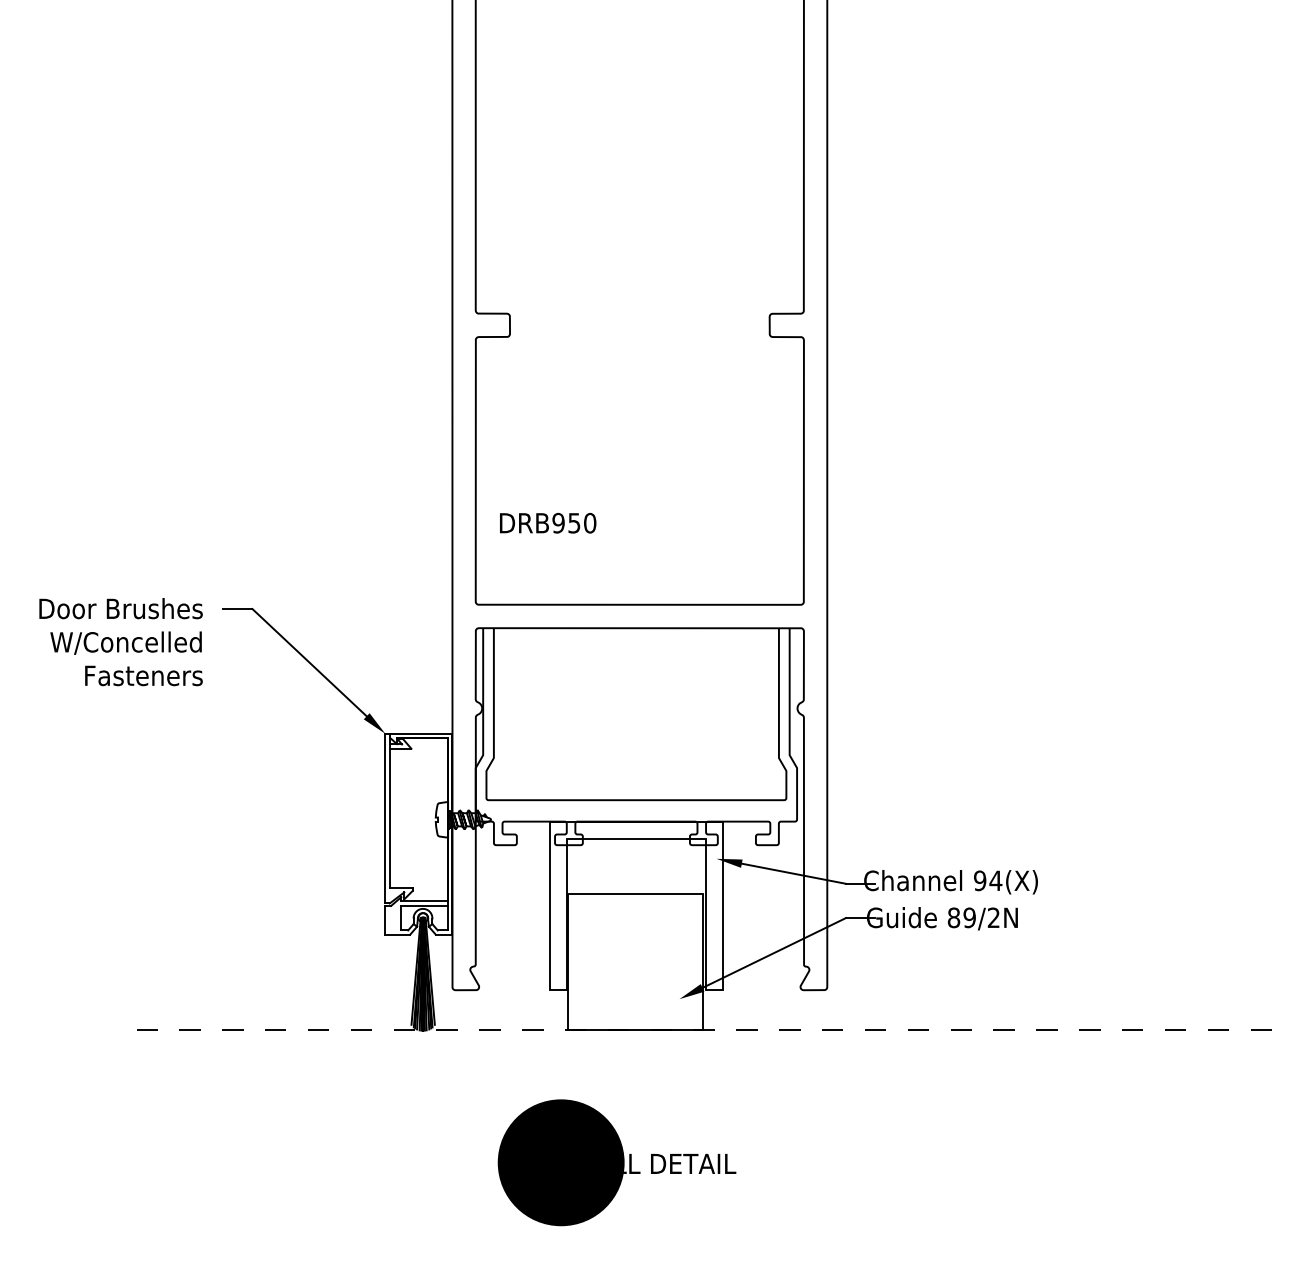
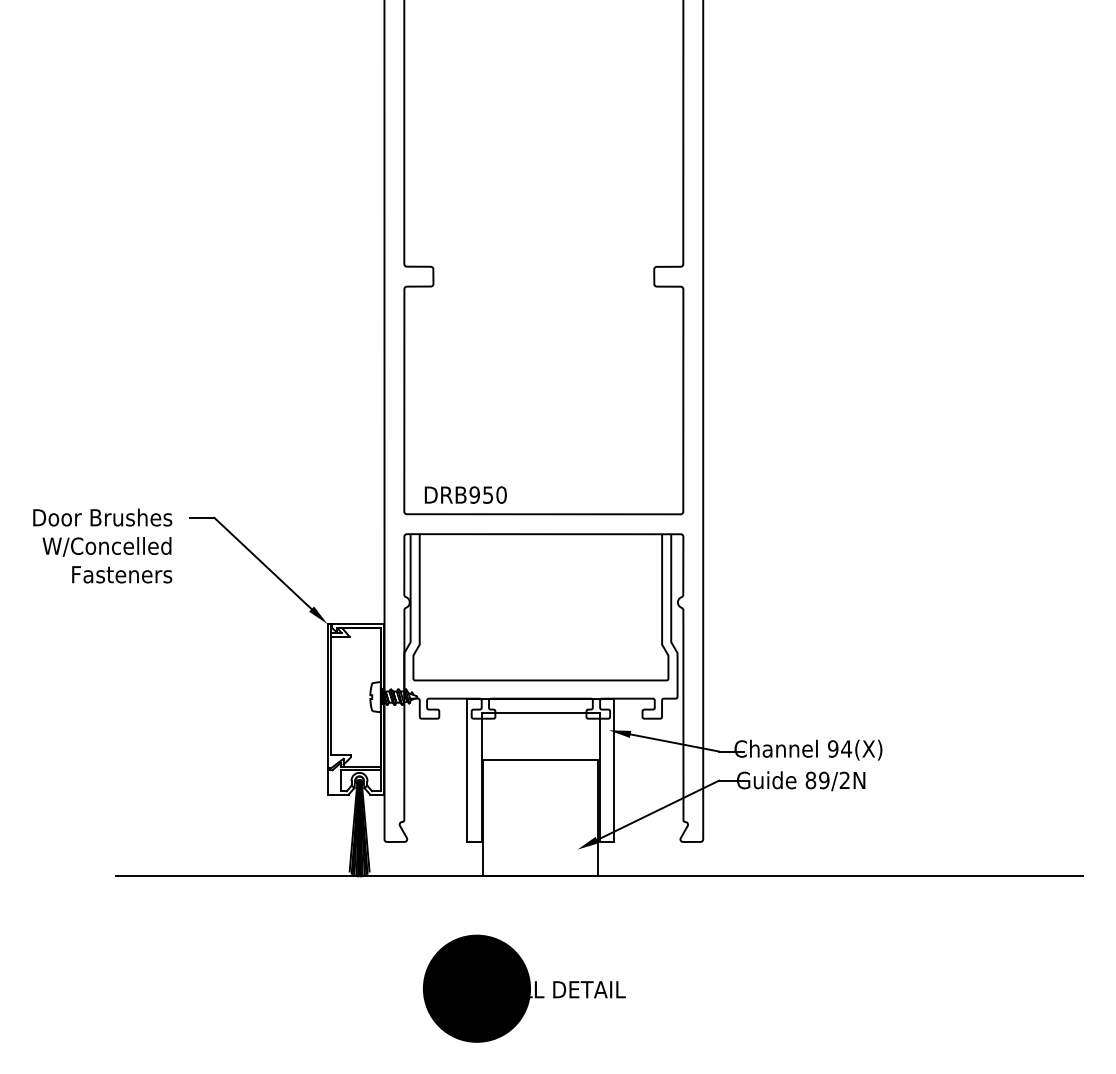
text: (548, 522) -> (466, 494), moved
line: (705, 1030) -> (599, 876), dashed -> solid

